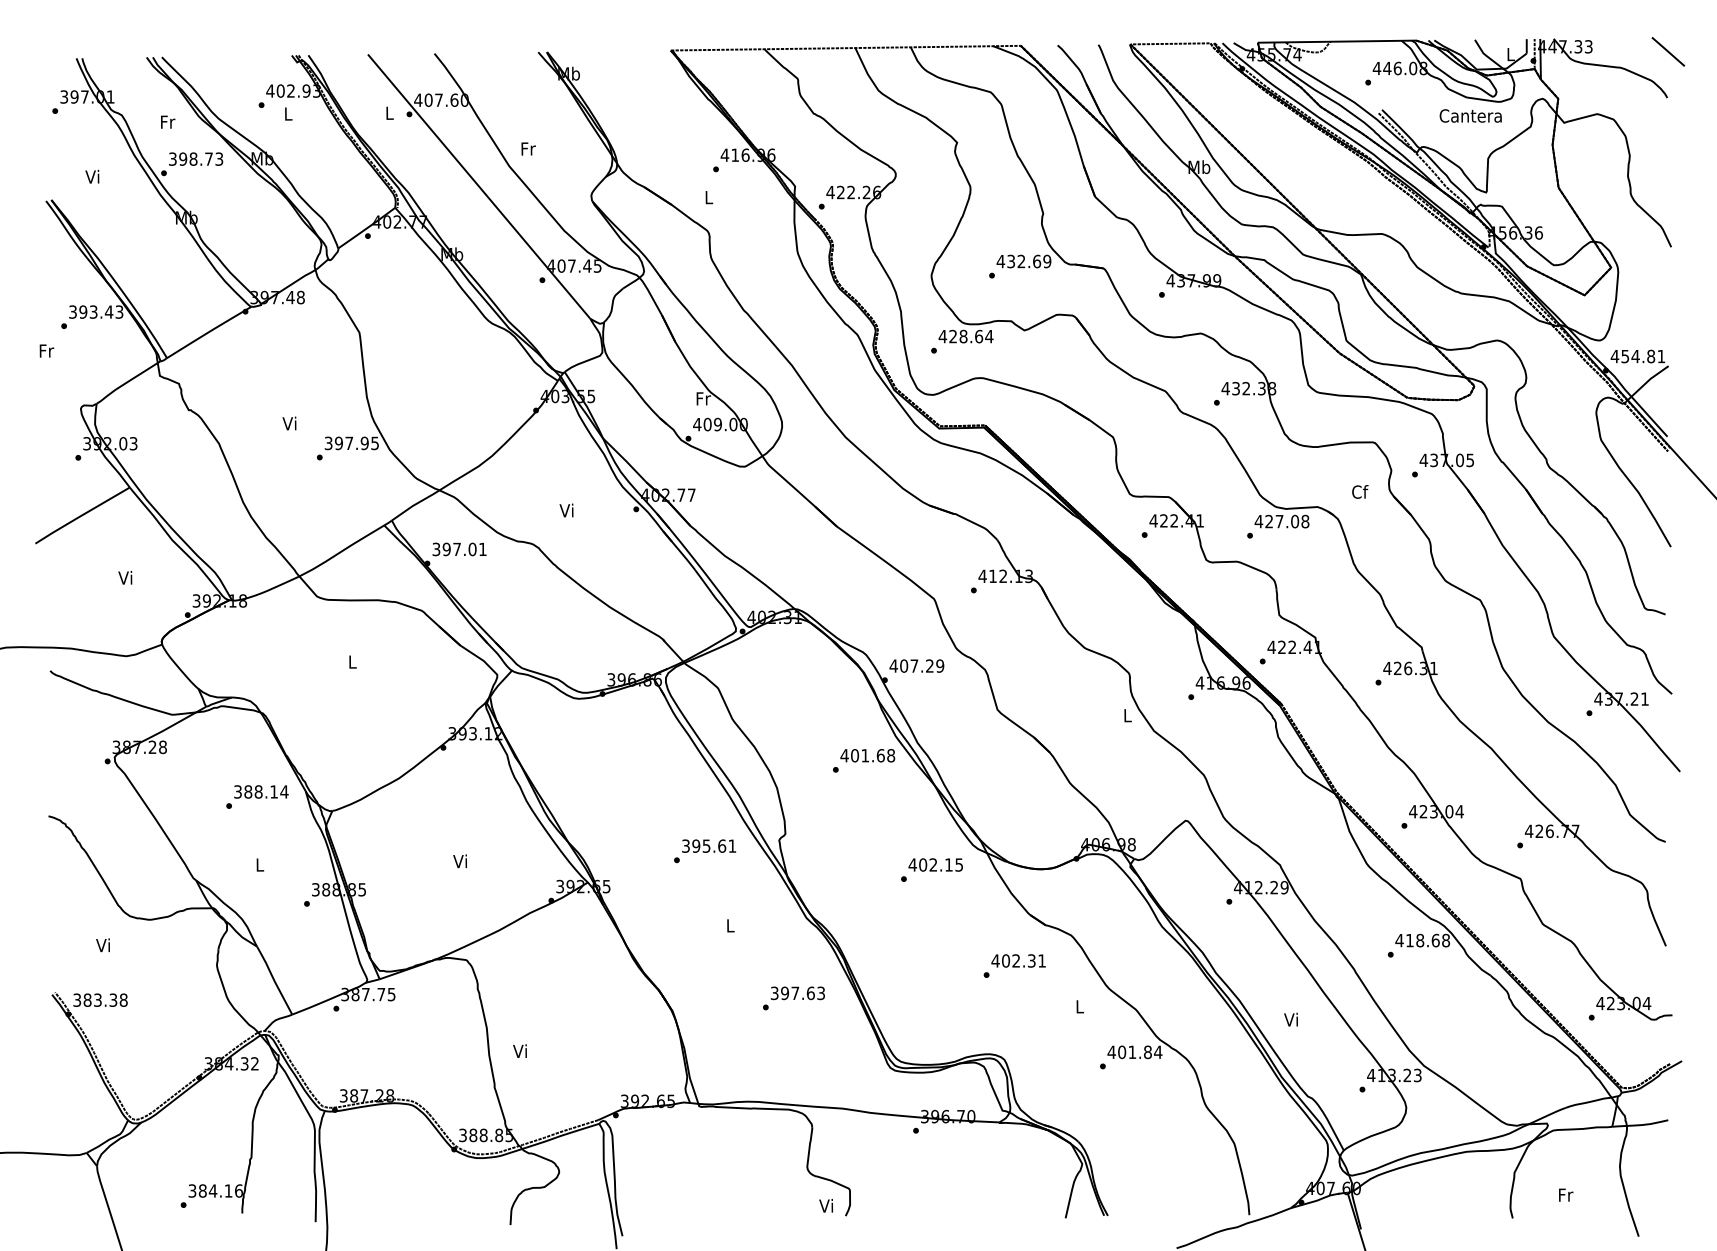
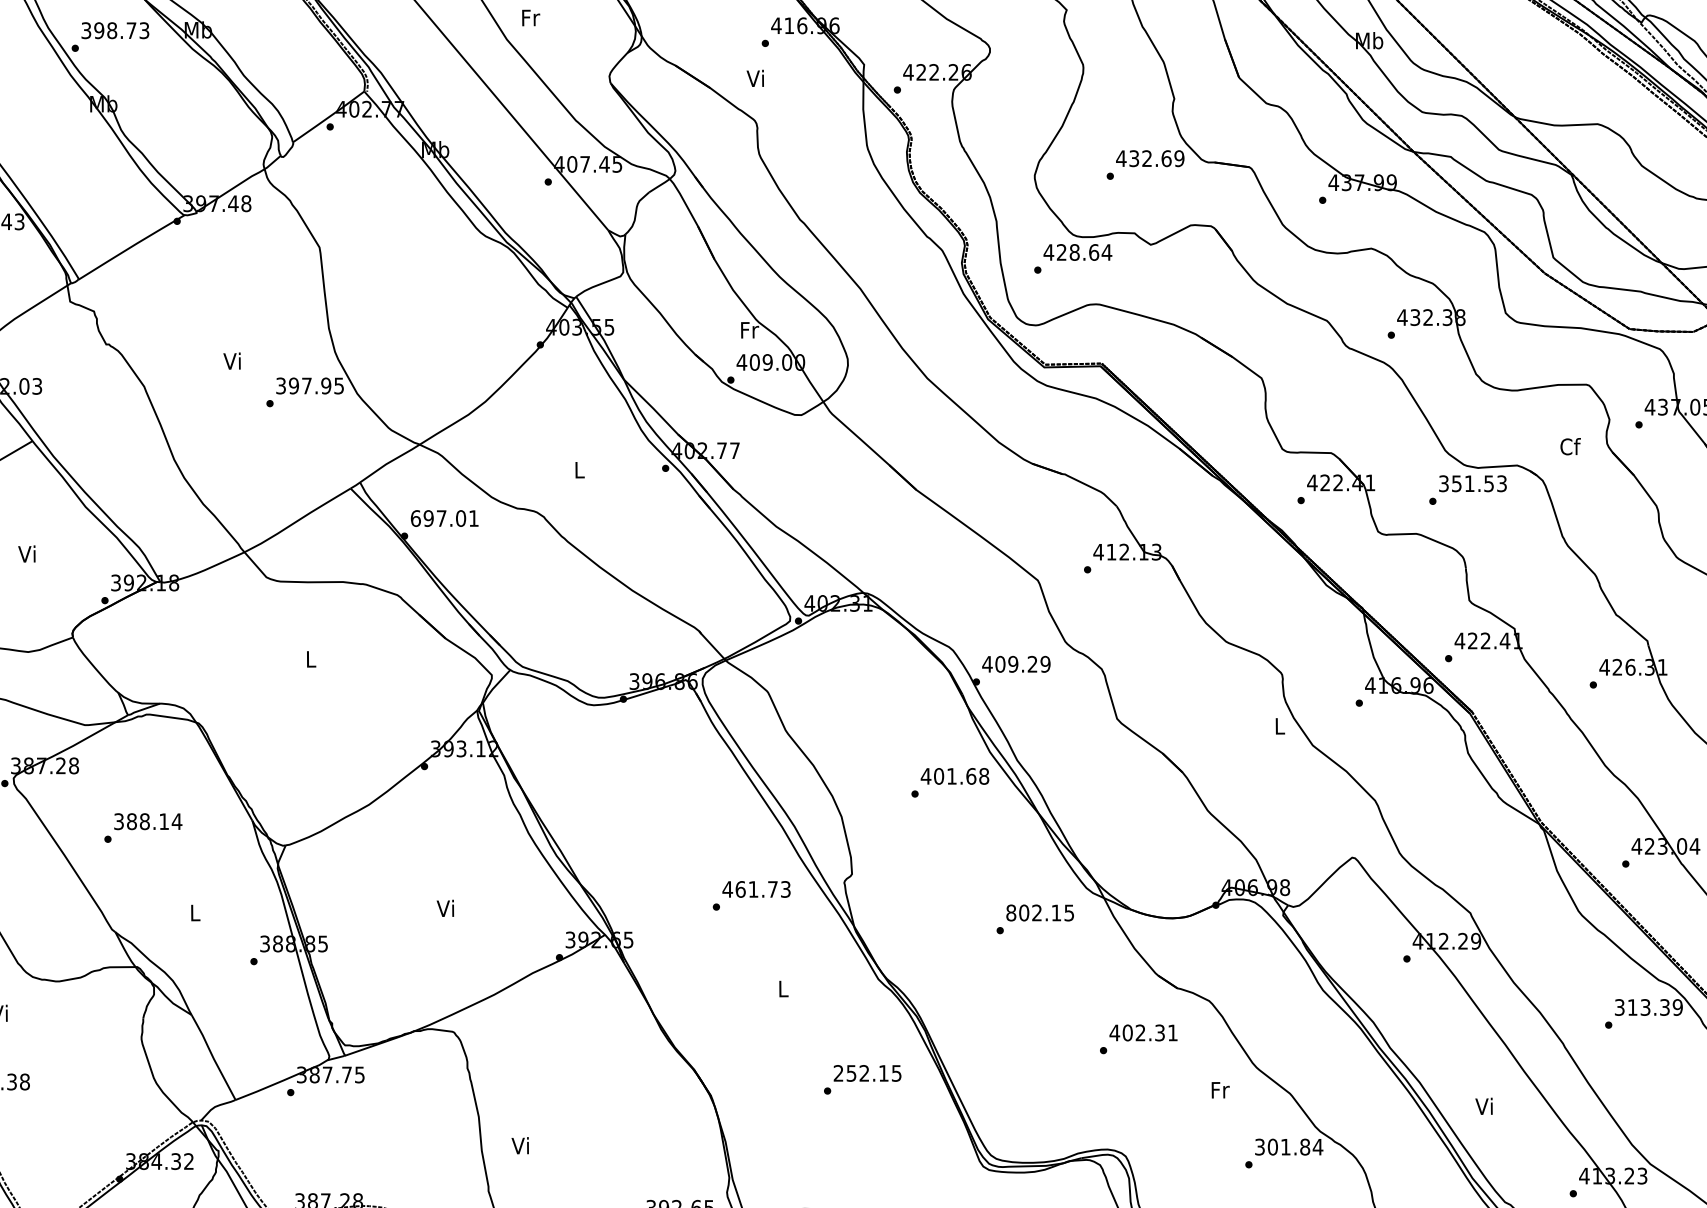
text: (707, 197) -> (754, 78), L -> Vi
text: (566, 510) -> (578, 469), Vi -> L
text: (1281, 521) -> (1472, 483), 427.08 -> 351.53
text: (436, 549) -> (415, 518), 397.01 -> 697.01
text: (914, 665) -> (1013, 663), 407.29 -> 409.29
text: (257, 796) -> (143, 827), moved
text: (708, 845) -> (755, 888), 395.61 -> 461.73
text: (912, 864) -> (1010, 912), 402.15 -> 802.15
text: (1422, 940) -> (1648, 1007), 418.68 -> 313.39
text: (797, 993) -> (867, 1073), 397.63 -> 252.15
text: (1080, 1006) -> (1220, 1089), L -> Fr
text: (1111, 1052) -> (1259, 1147), 401.84 -> 301.84

